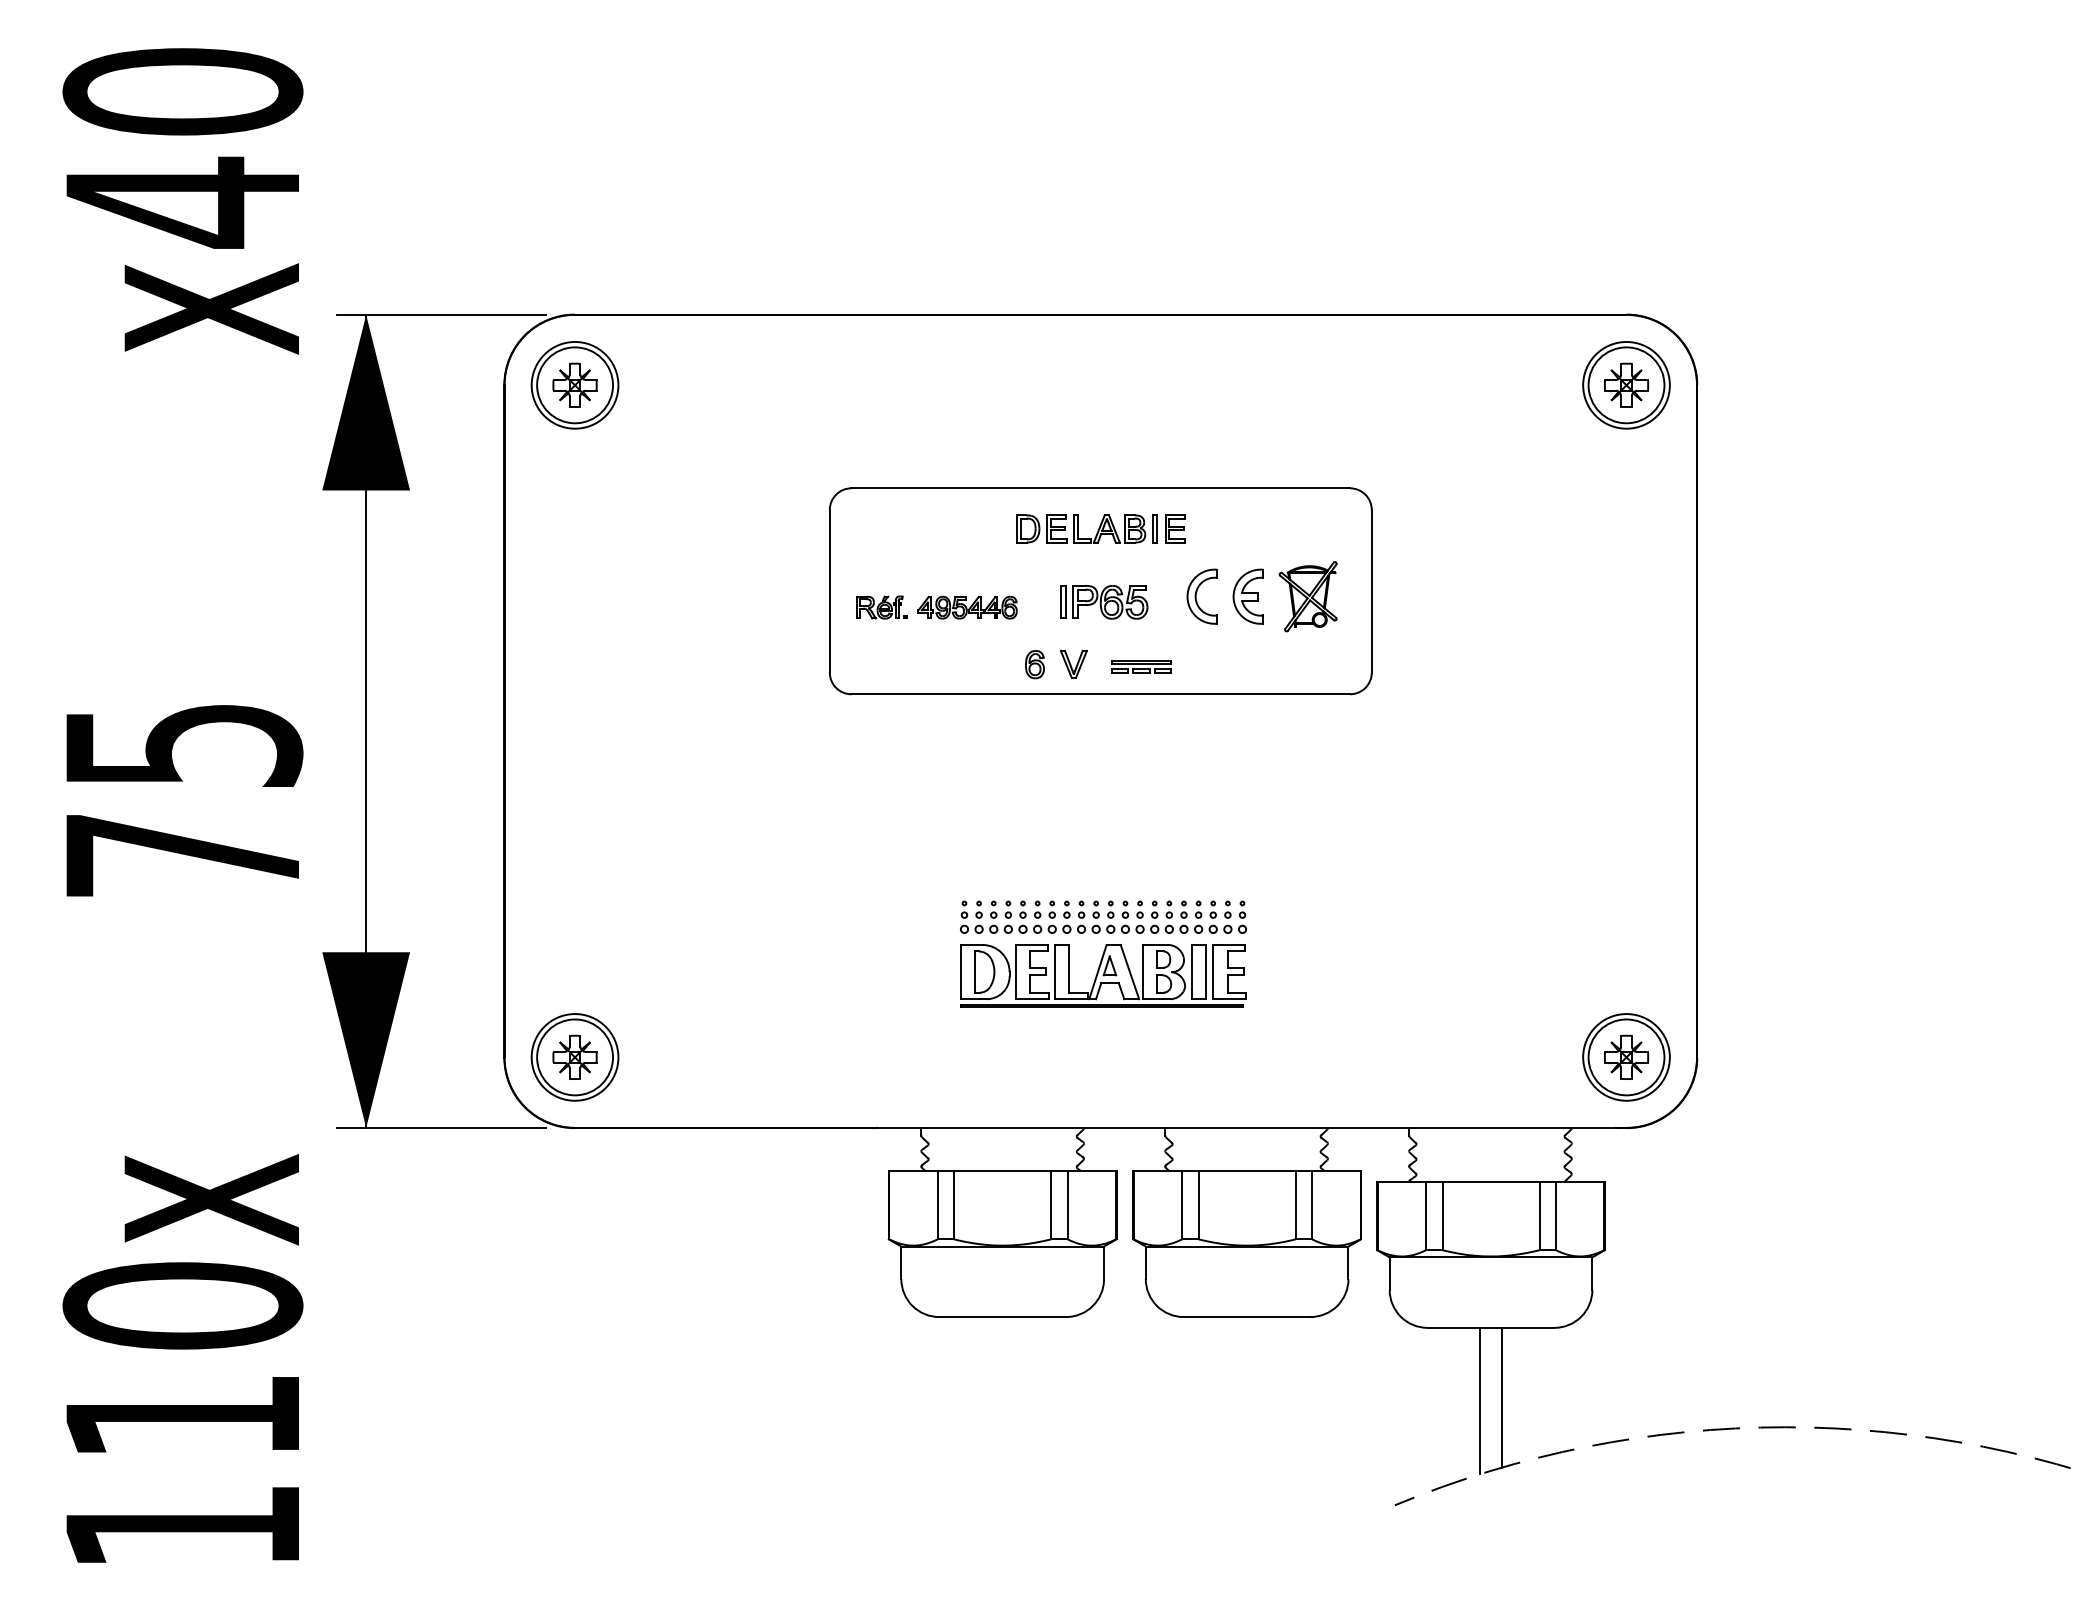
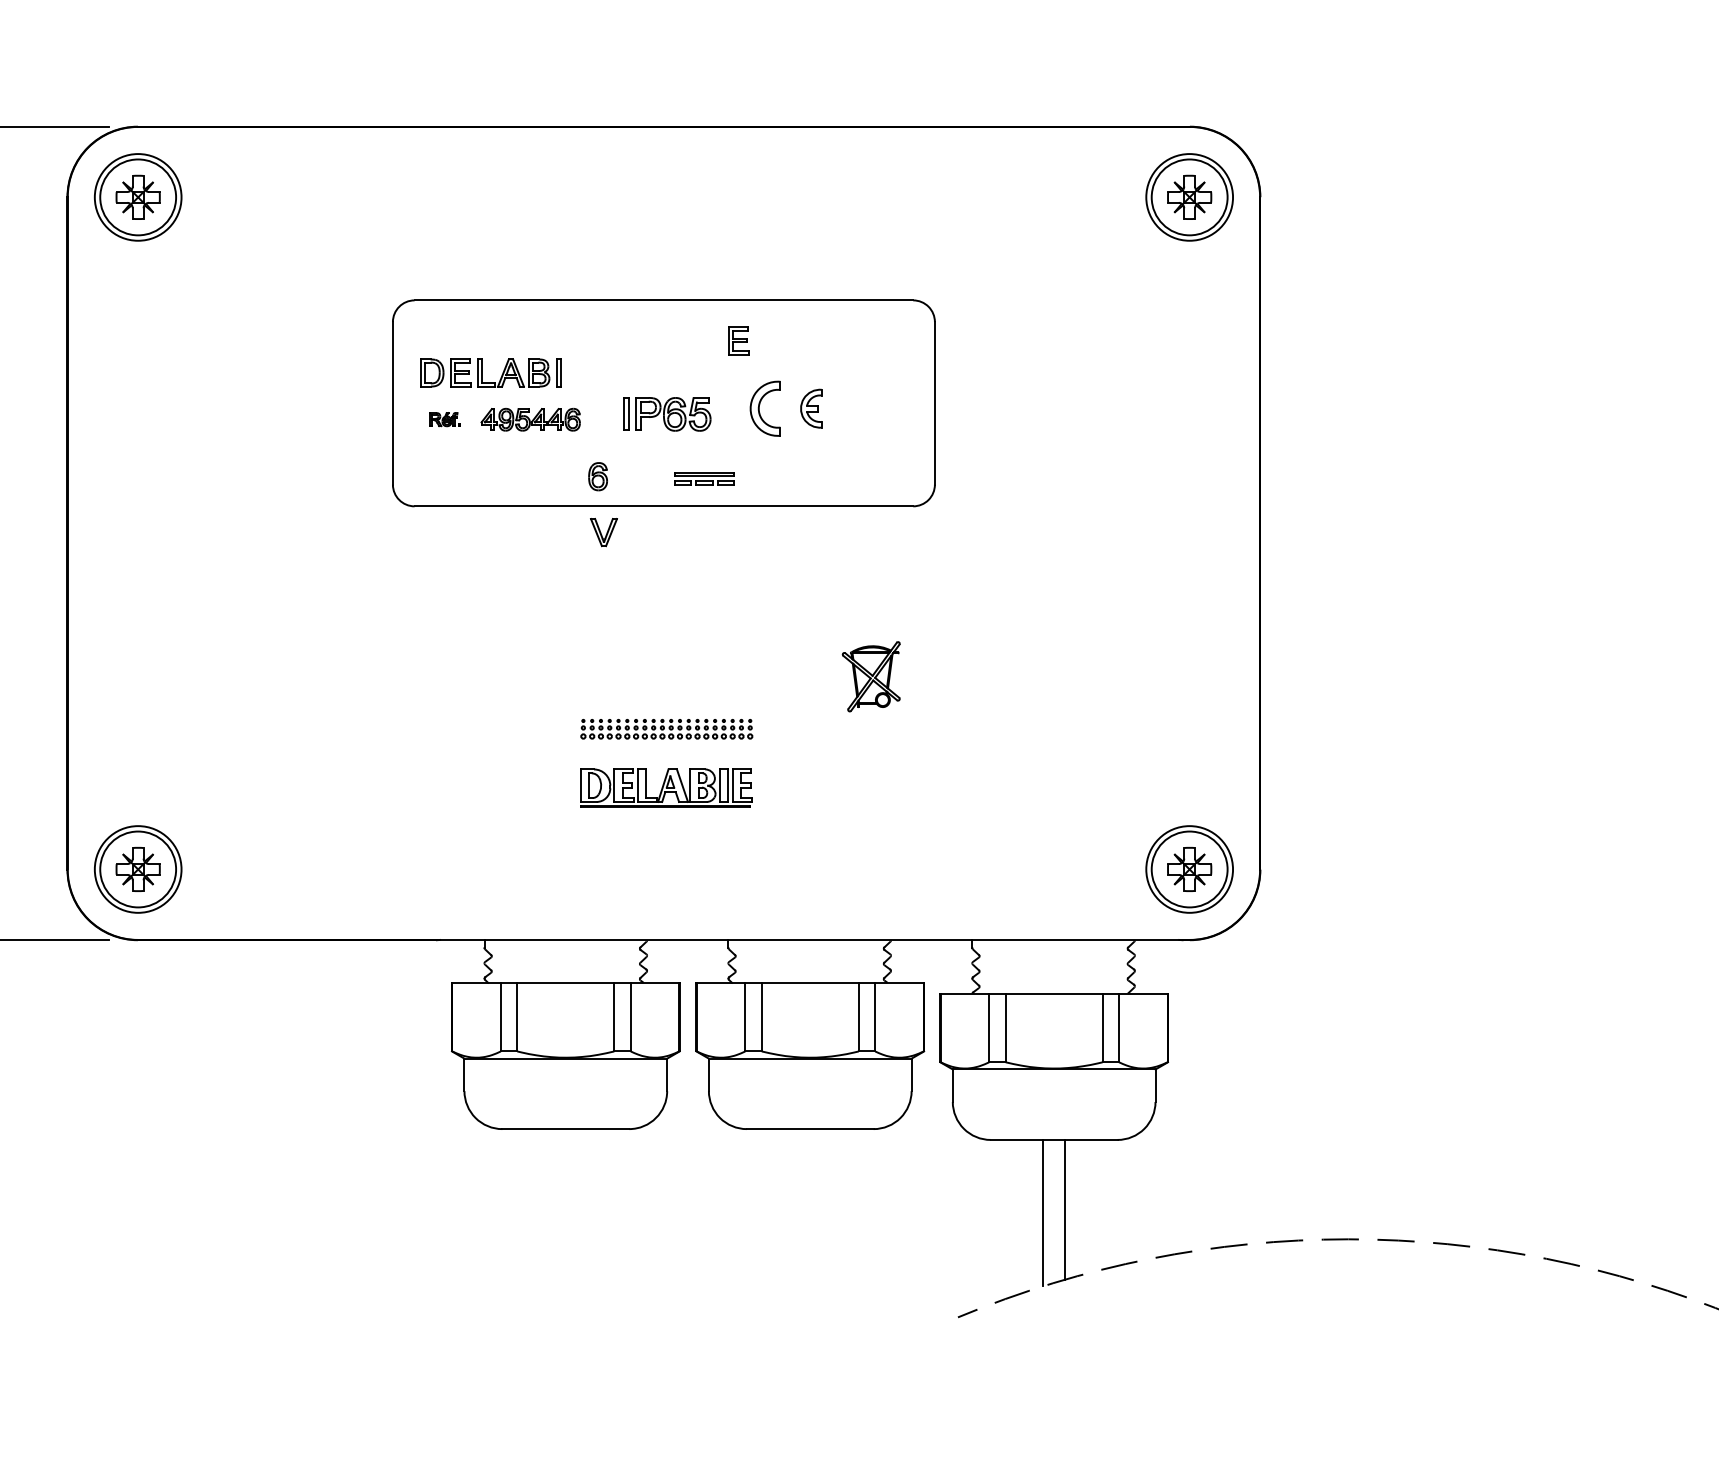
part: (1078, 528) -> (482, 372), moved
part: (1247, 596) -> (810, 408), size x0.7
part: (1307, 596) -> (870, 676), moved
part: (881, 607) -> (444, 419), size x0.6
part: (1073, 663) -> (603, 531), moved
part: (1103, 916) -> (666, 728), size x0.6
part: (1103, 975) -> (666, 787), size x0.6

